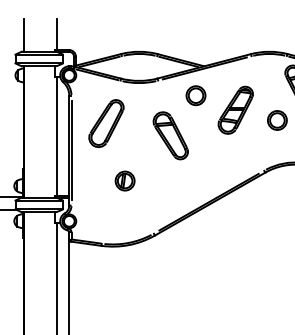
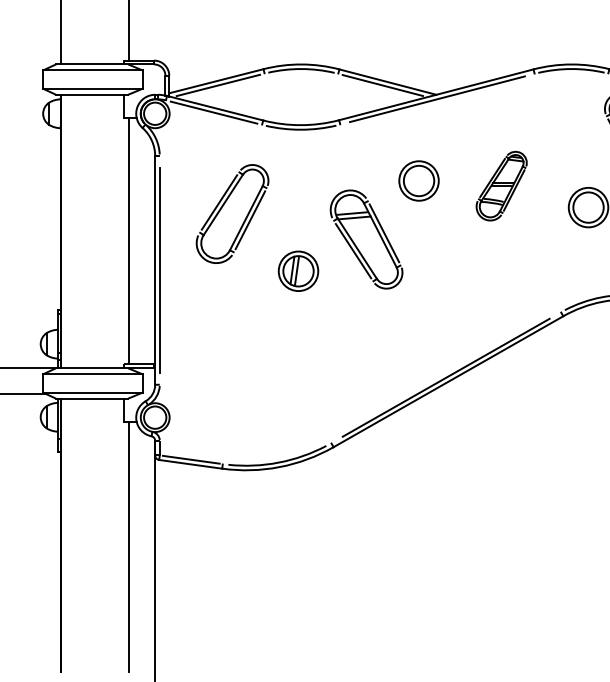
part: (195, 95) -> (417, 180), moved
part: (235, 109) -> (501, 184), size x0.7
part: (124, 180) -> (297, 270), moved

